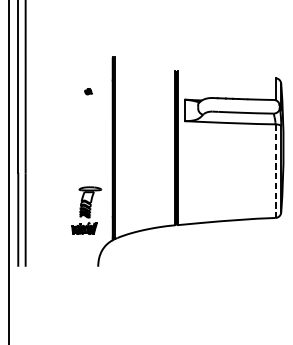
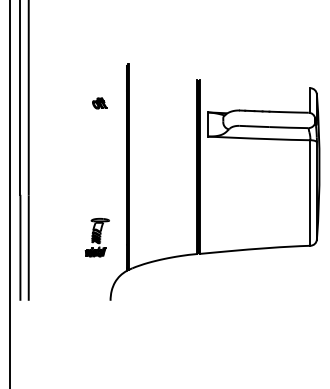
part: (88, 91) -> (99, 103), size x1.67
line: (275, 171) -> (310, 193), dashed -> solid
part: (85, 210) -> (96, 237), size x0.71

